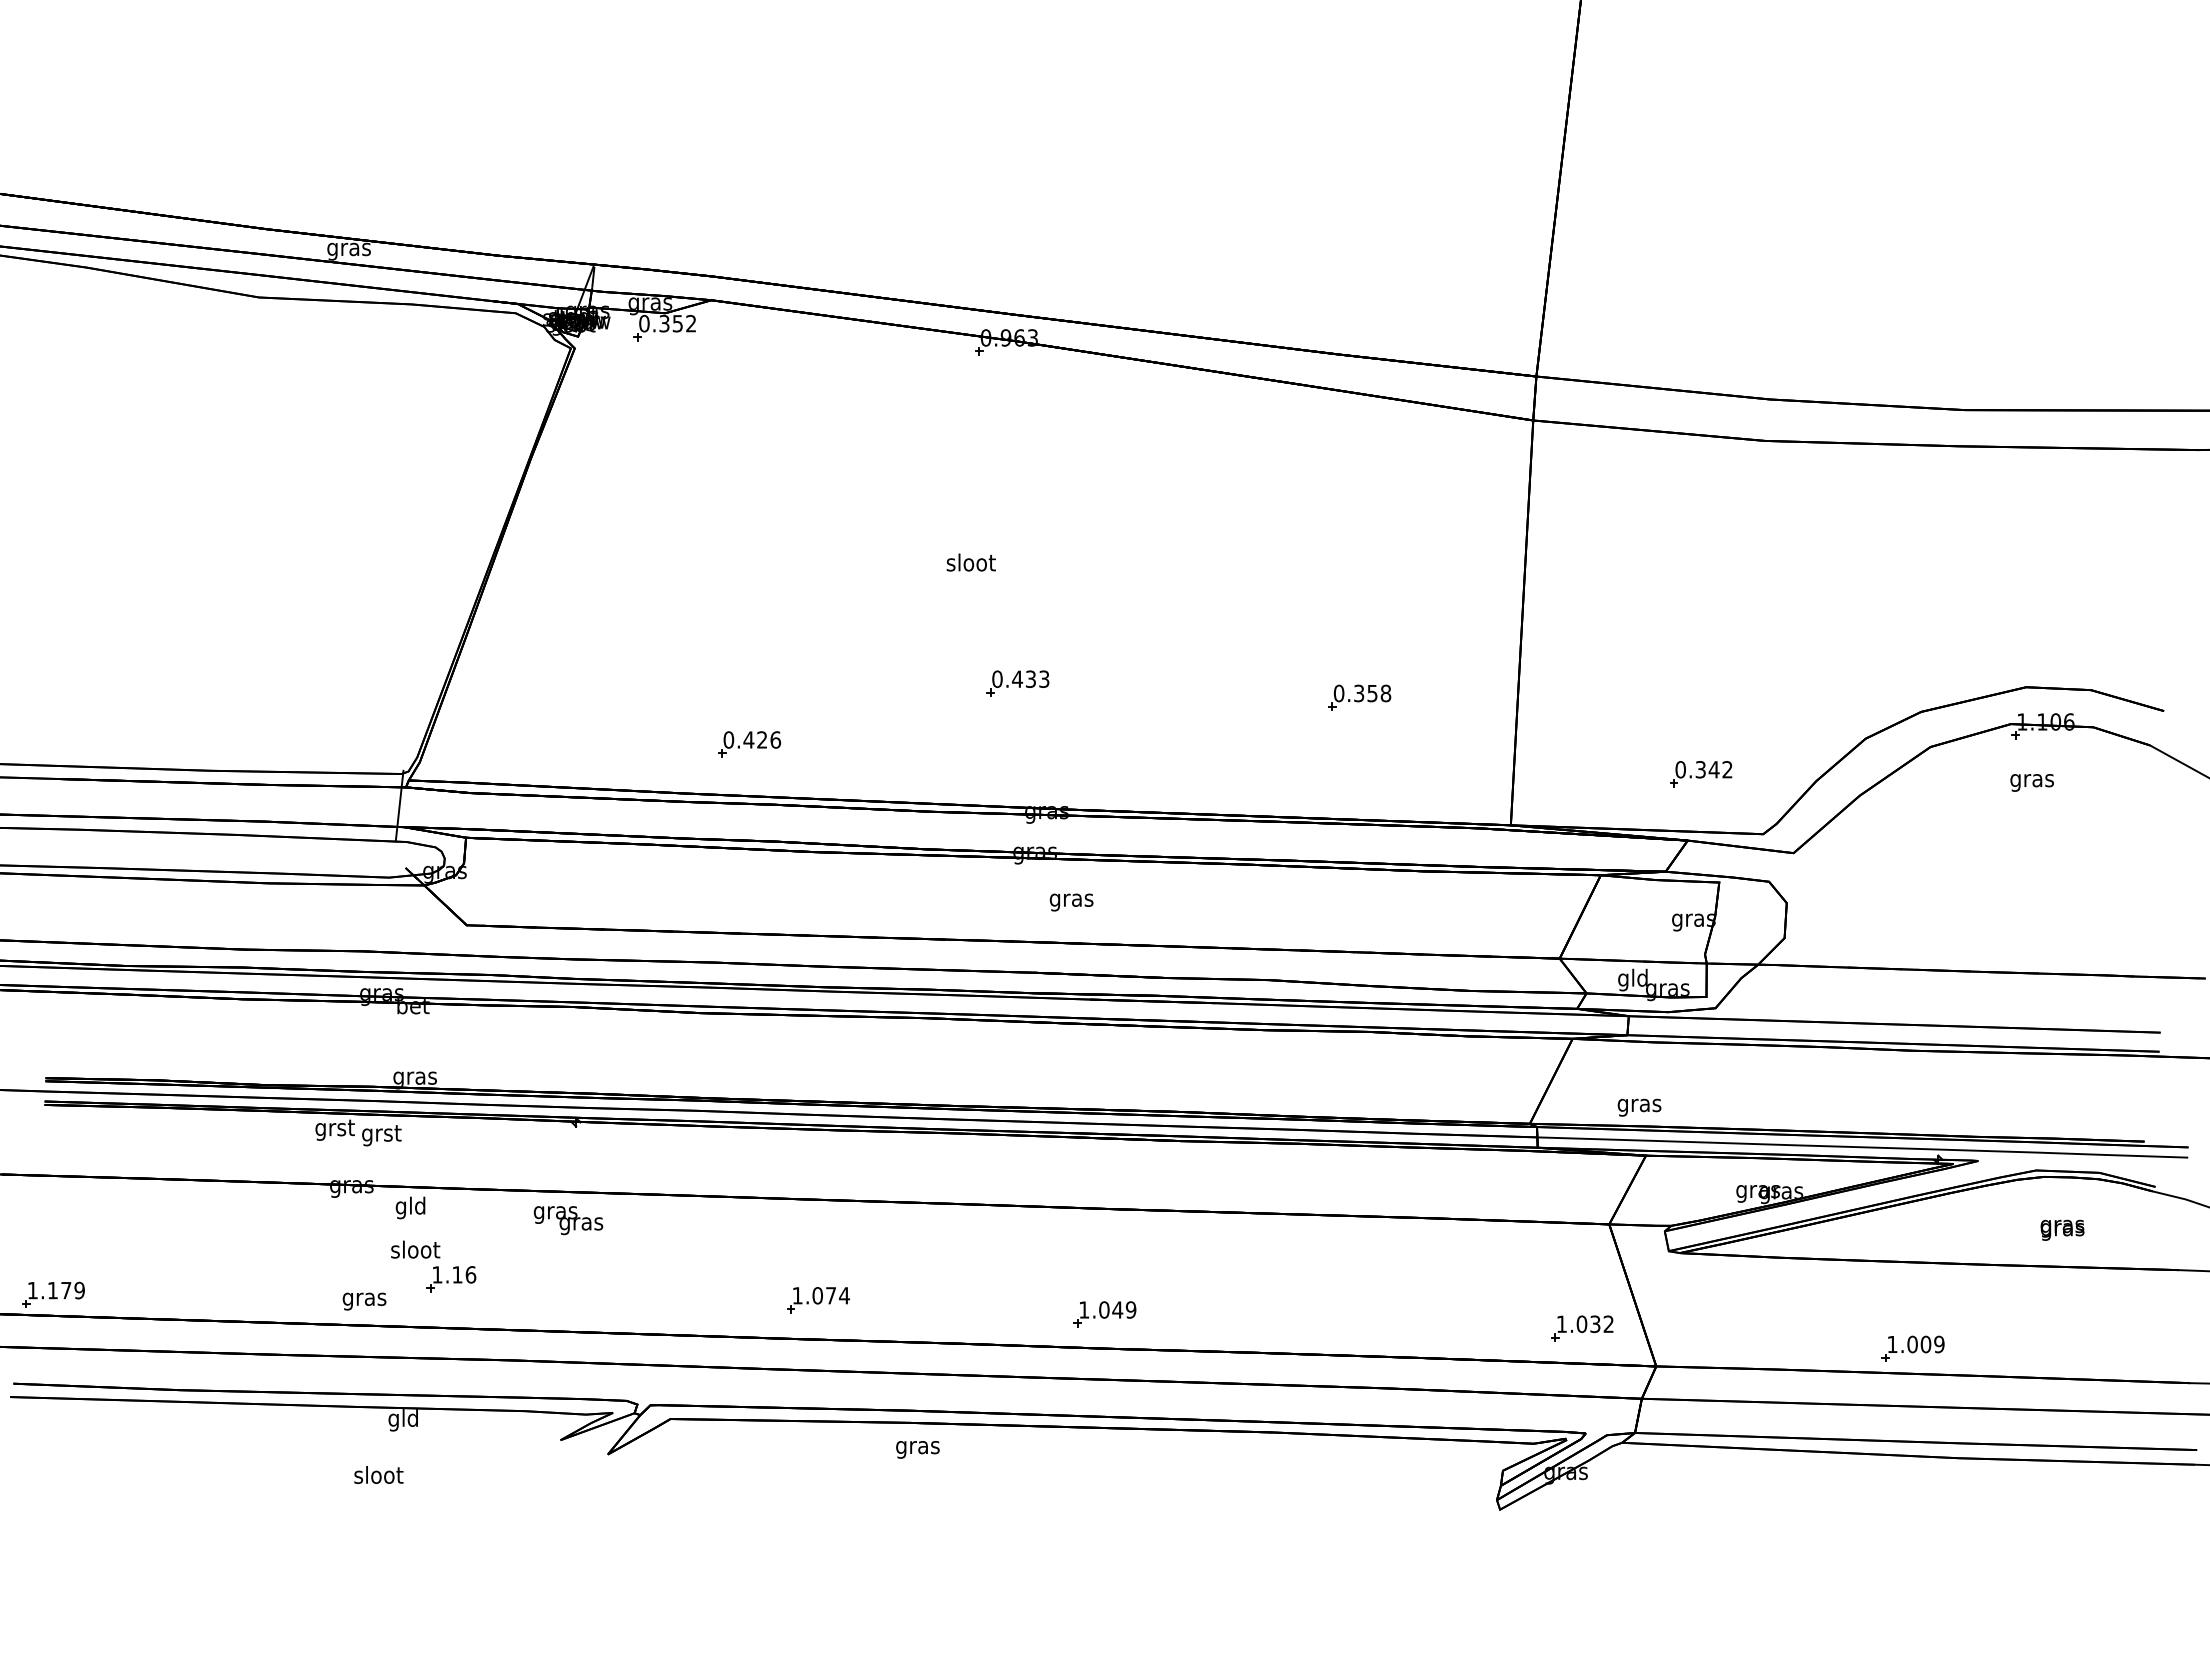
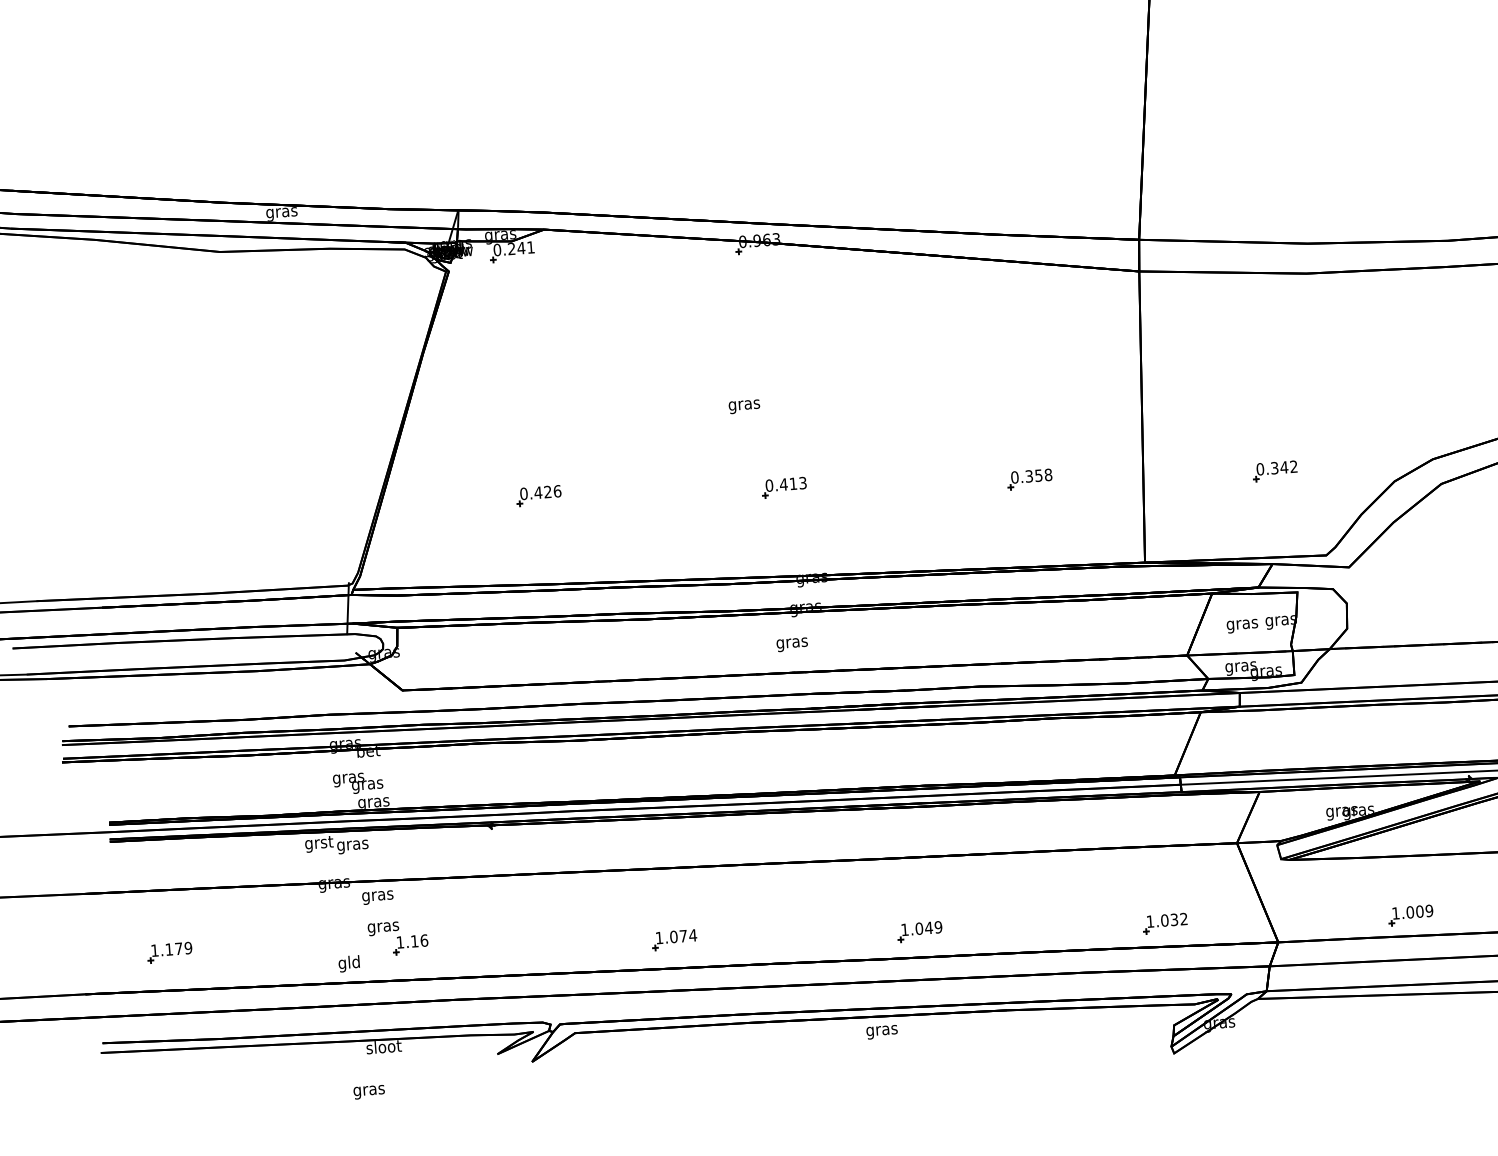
text: (677, 323) -> (521, 248), 0.352 -> 0.241
text: (970, 564) -> (743, 404), sloot -> gras
text: (1030, 678) -> (793, 483), 0.433 -> 0.413
part: (749, 744) -> (539, 495), moved
part: (1701, 774) -> (1275, 471), moved
text: (1071, 902) -> (792, 644), moved
text: (1633, 979) -> (1241, 666), gld -> gras
text: (1639, 1107) -> (1242, 626), moved
text: (381, 1135) -> (352, 845), grst -> gras
text: (410, 1207) -> (377, 895), gld -> gras
text: (568, 1220) -> (358, 783), moved
text: (415, 1251) -> (383, 926), sloot -> gras
part: (53, 1294) -> (169, 952), moved
text: (364, 1299) -> (349, 964), gras -> gld
part: (1104, 1314) -> (919, 931), moved
part: (1582, 1328) -> (1165, 923), moved
part: (1912, 1348) -> (1410, 915), moved
text: (403, 1420) -> (383, 1048), gld -> sloot
text: (917, 1449) -> (881, 1032), moved
text: (378, 1477) -> (369, 1090), sloot -> gras

